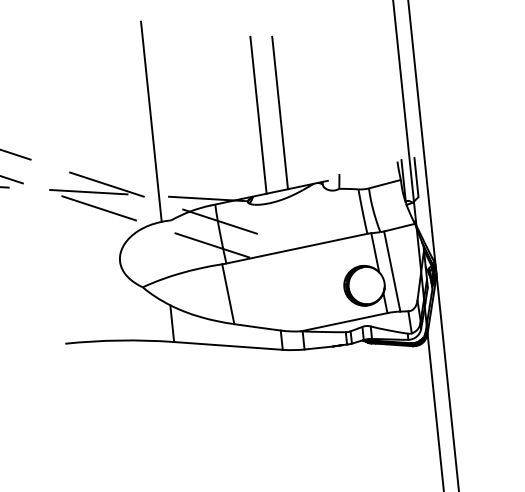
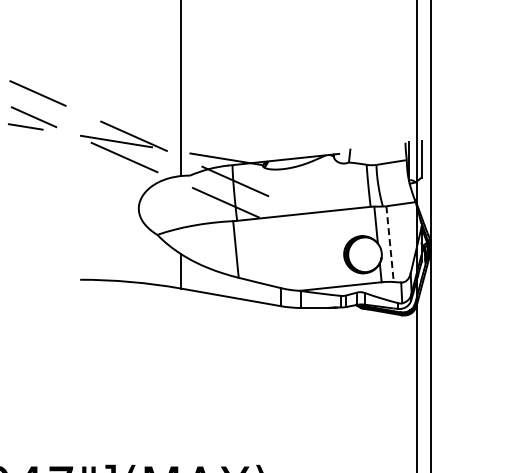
line: (280, 112) -> (301, 86), removed
line: (258, 115) -> (281, 86), removed
line: (392, 271) -> (390, 244), solid -> dashed

